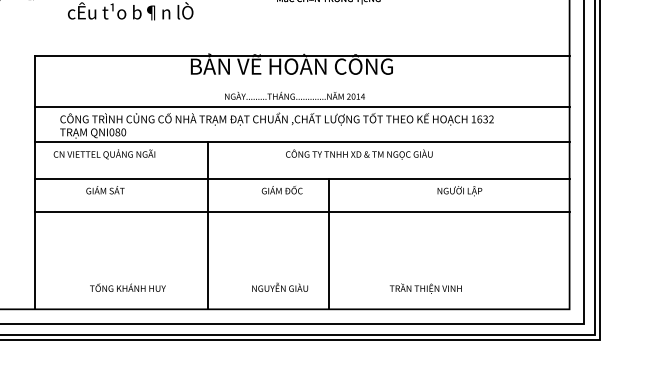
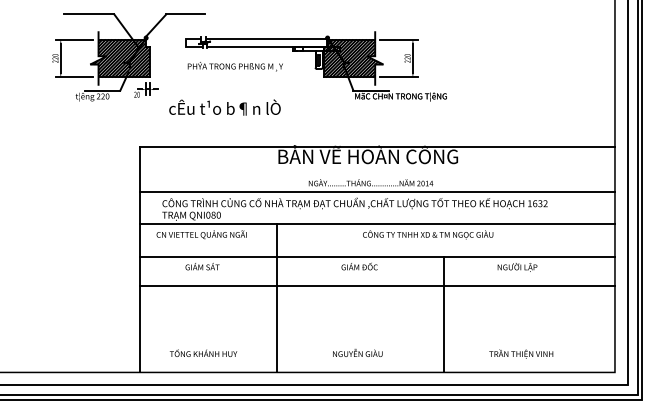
line: (207, 224) -> (276, 297), moved
line: (328, 244) -> (443, 314), moved
text: (127, 286) -> (203, 352), moved
text: (426, 287) -> (521, 353), moved

